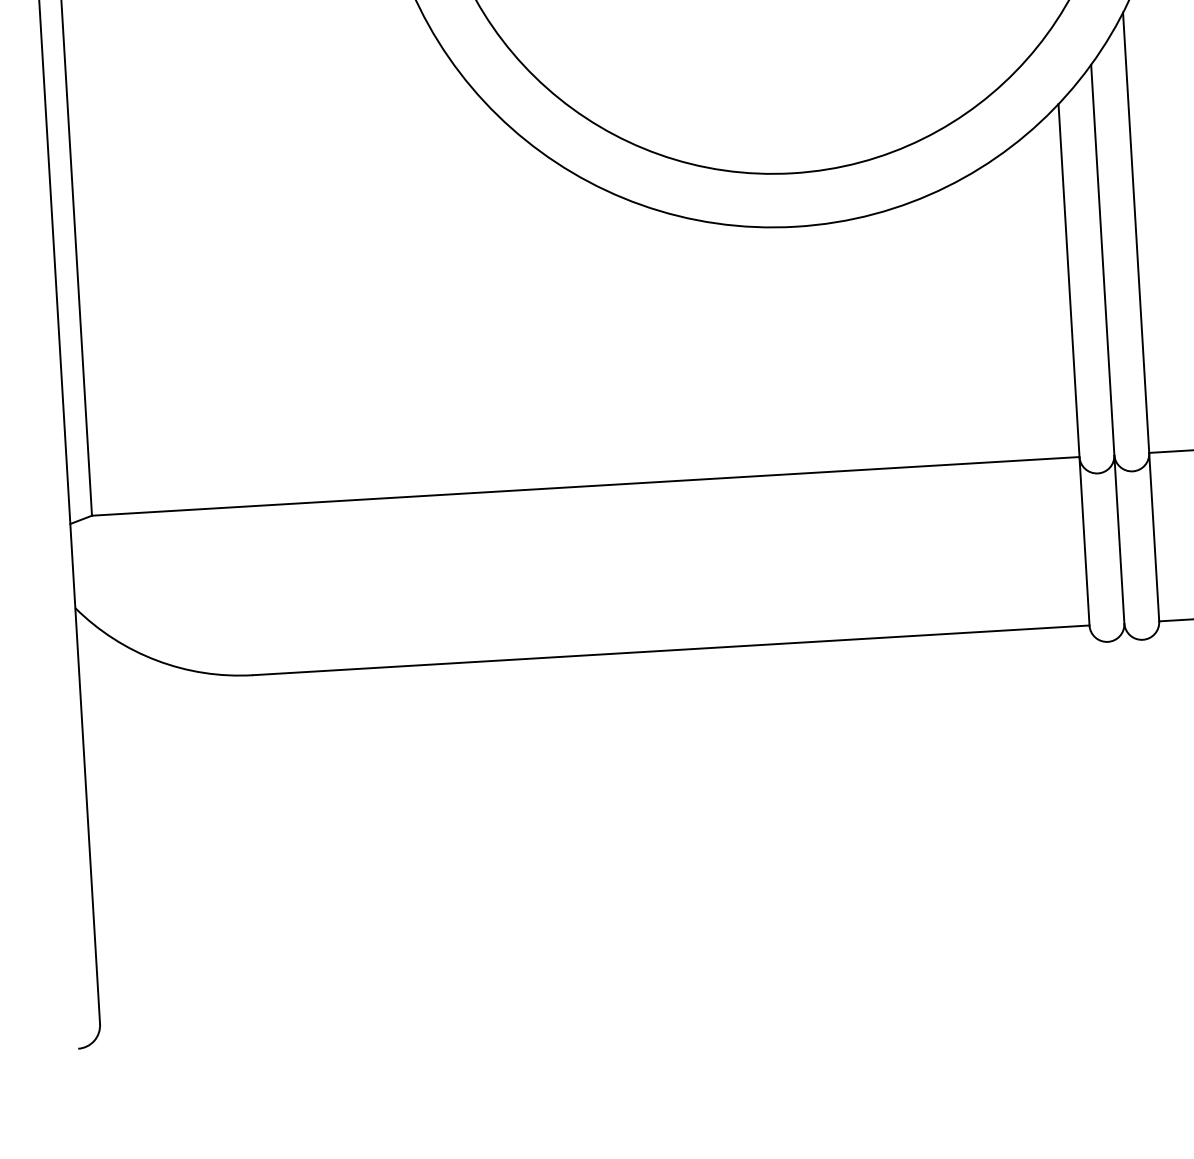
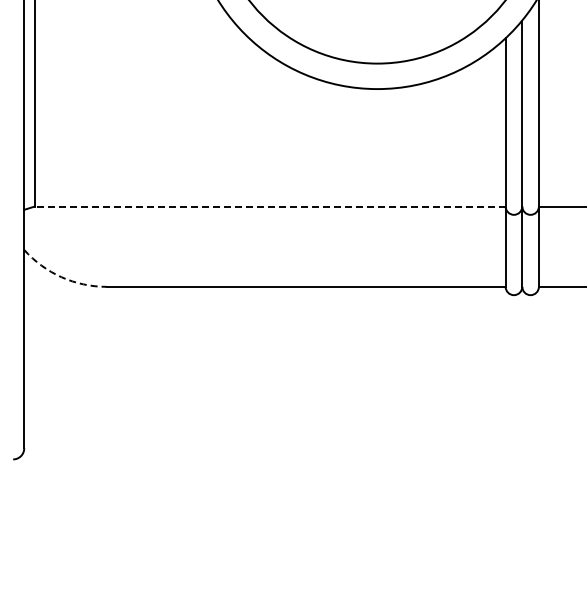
line: (584, 486) -> (269, 206), solid -> dashed
arc: (156, 661) -> (61, 277), solid -> dashed

